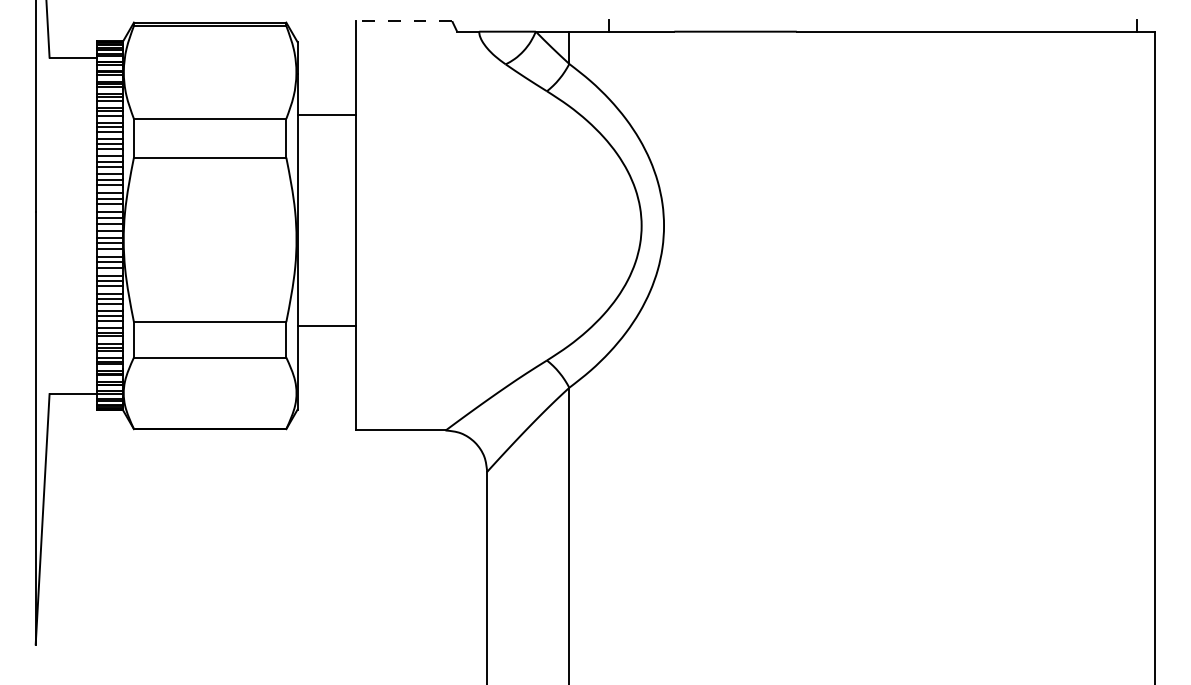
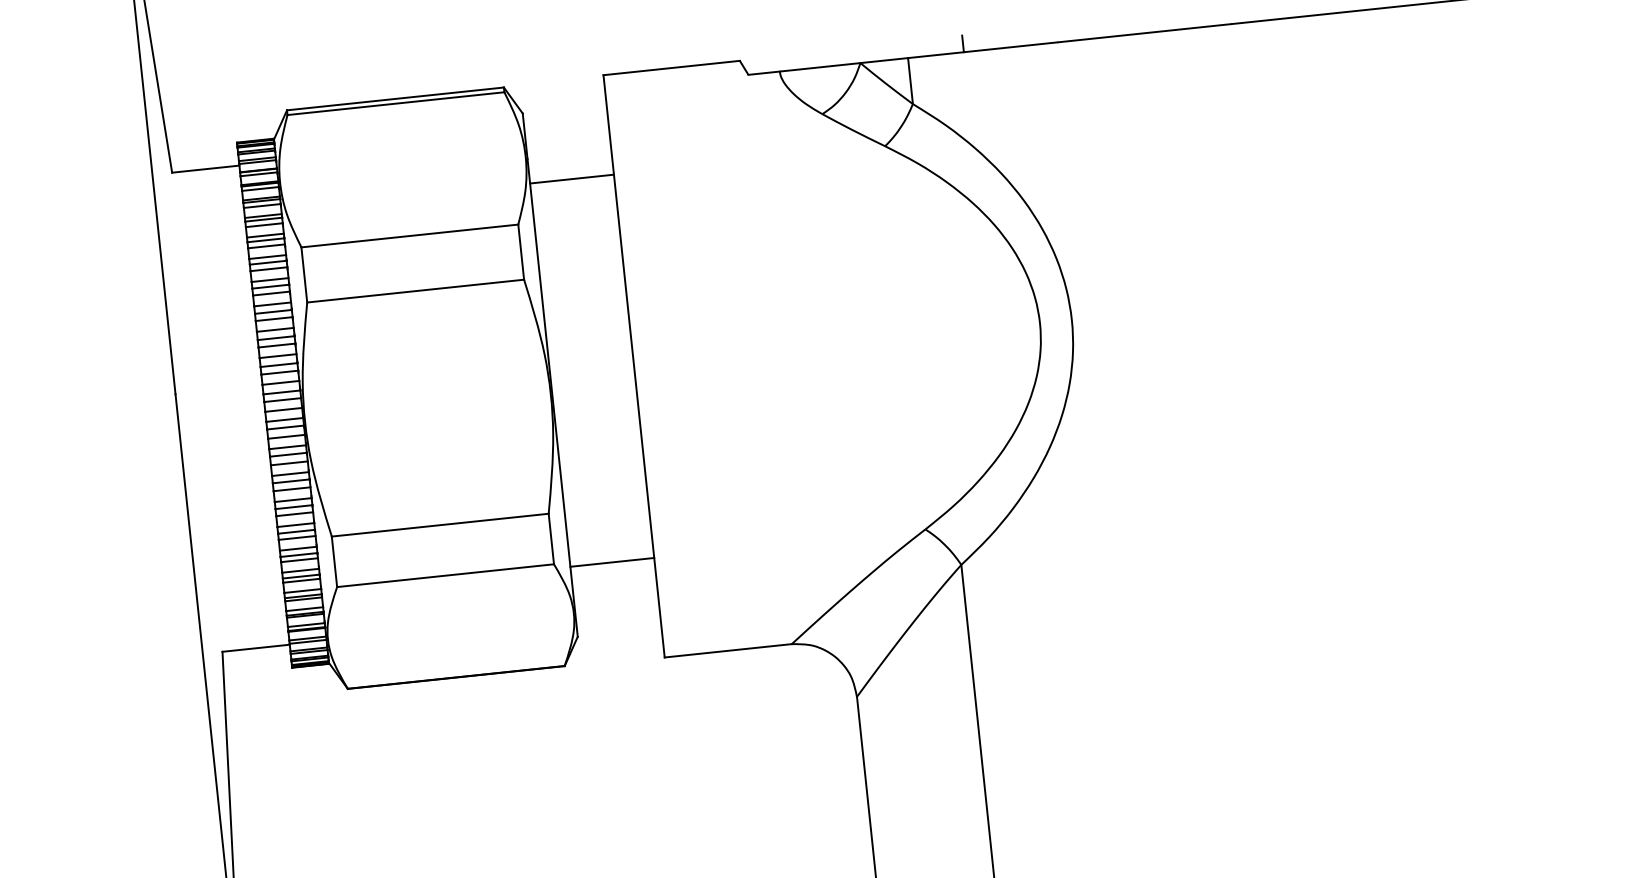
line: (404, 21) -> (671, 68), dashed -> solid
line: (326, 115) -> (571, 179), moved
line: (326, 325) -> (611, 562), moved

